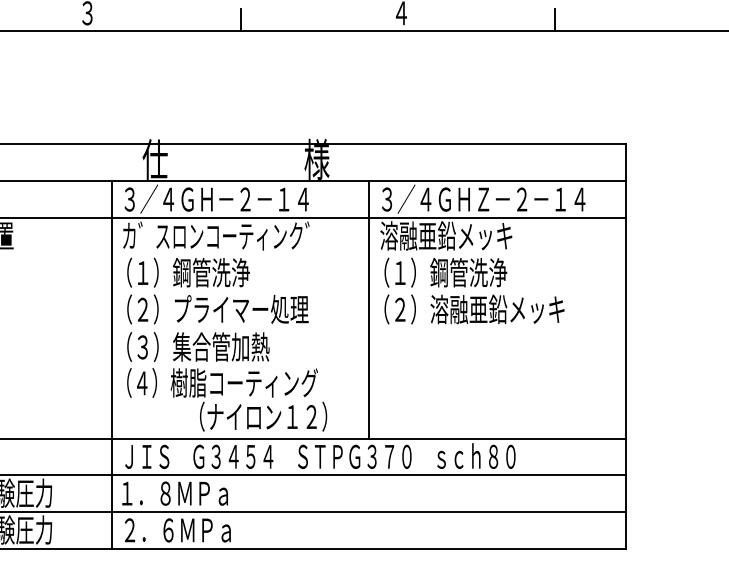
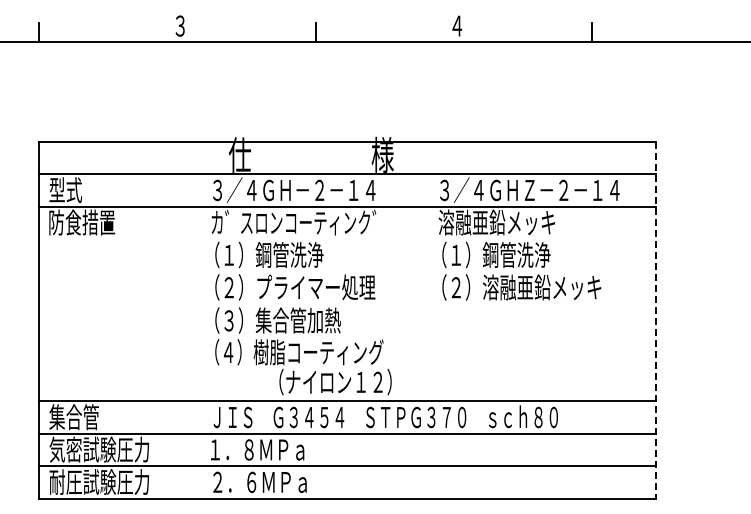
line: (368, 309) -> (428, 287), removed
line: (626, 346) -> (655, 320), solid -> dashed
line: (111, 365) -> (201, 336), removed

